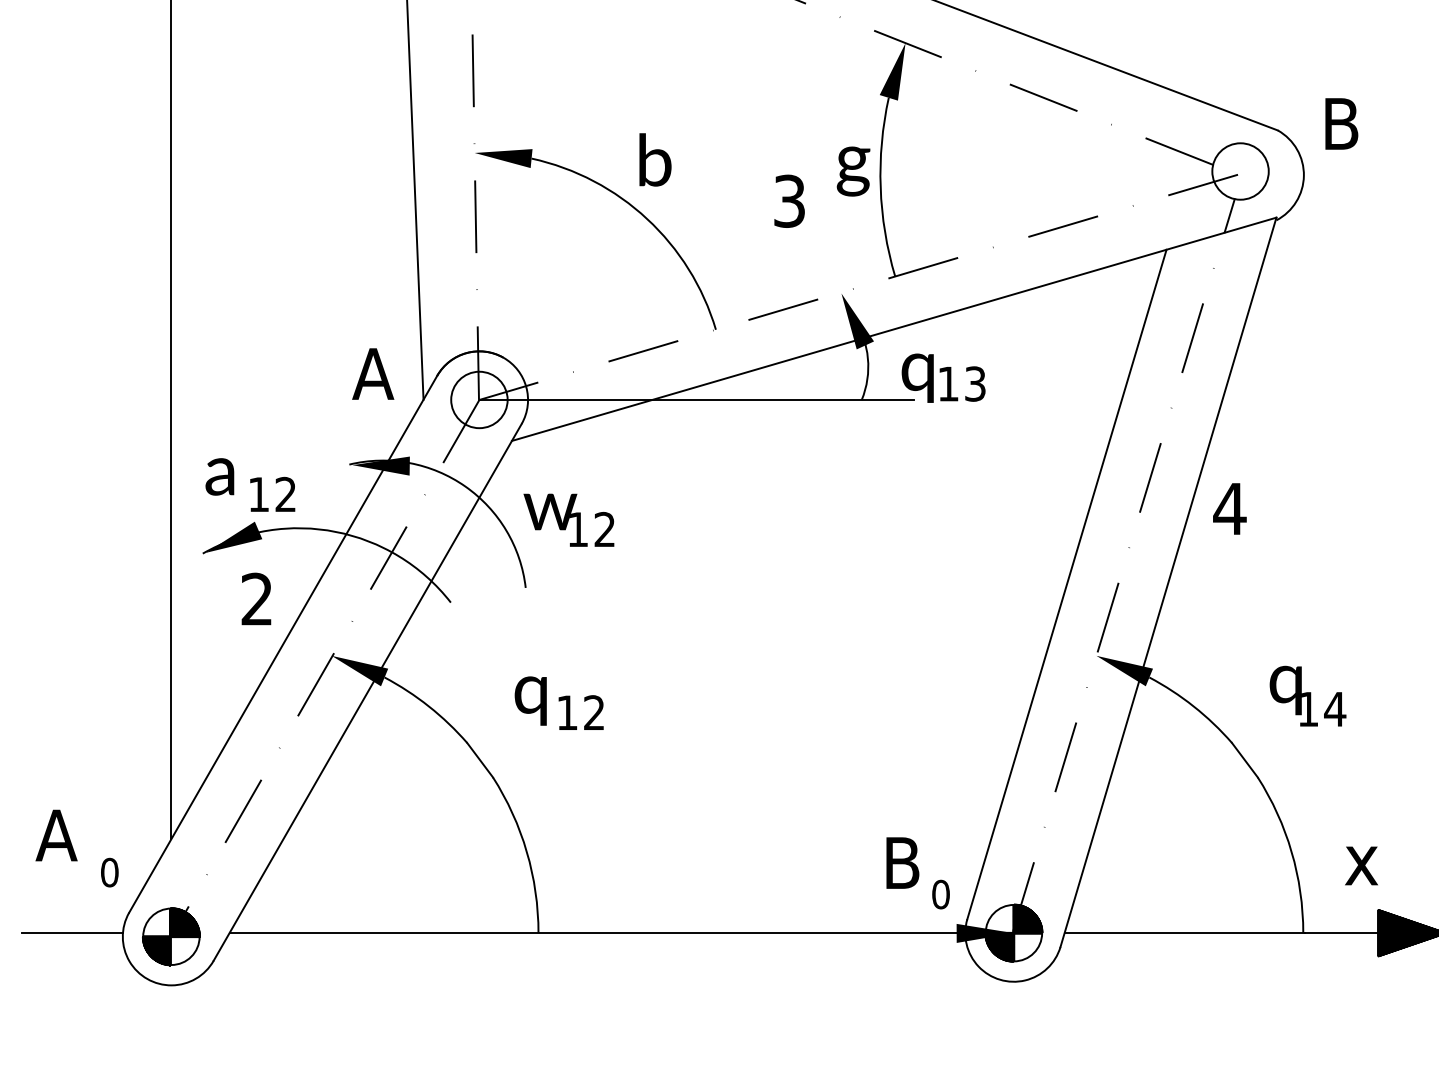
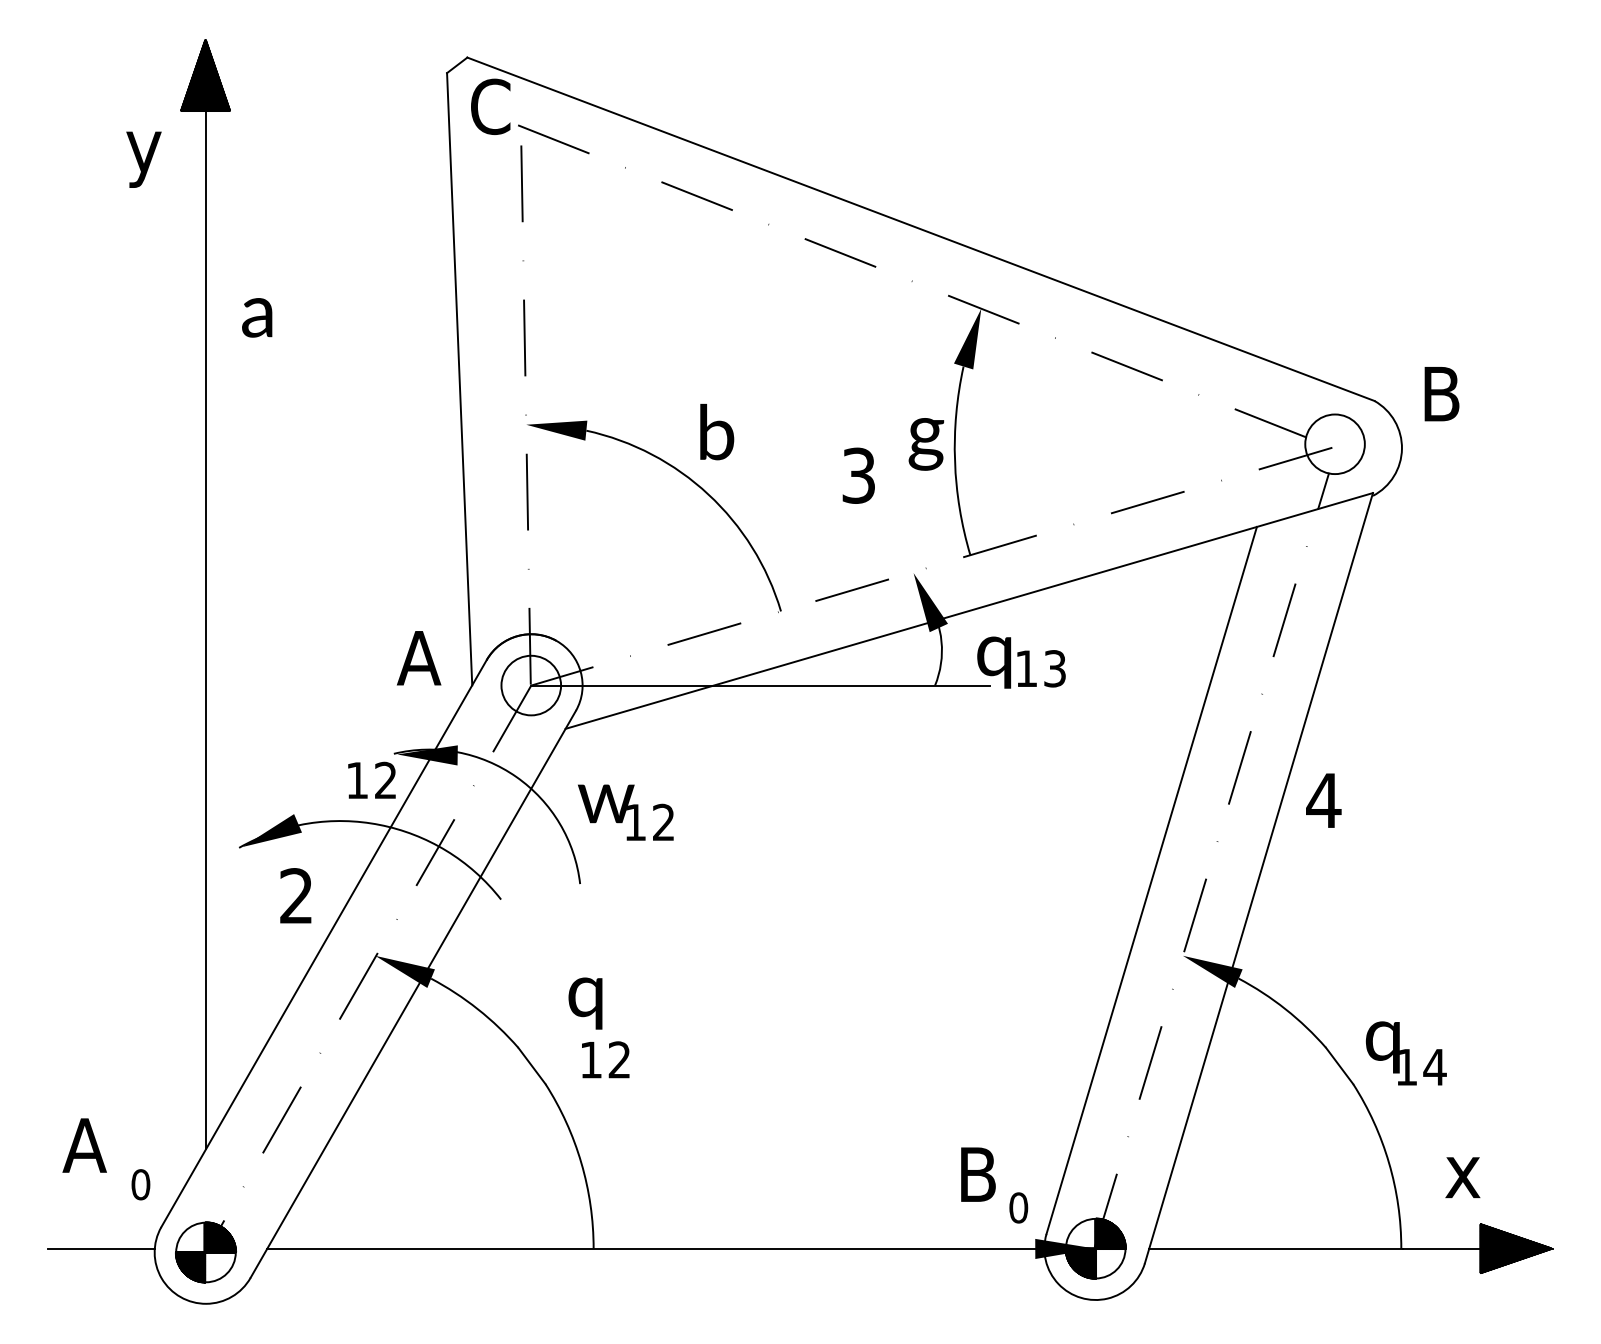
text: (220, 476) -> (257, 317), moved
text: (272, 493) -> (371, 779), moved
text: (1307, 696) -> (1405, 1053), moved
text: (580, 712) -> (605, 1059), moved

